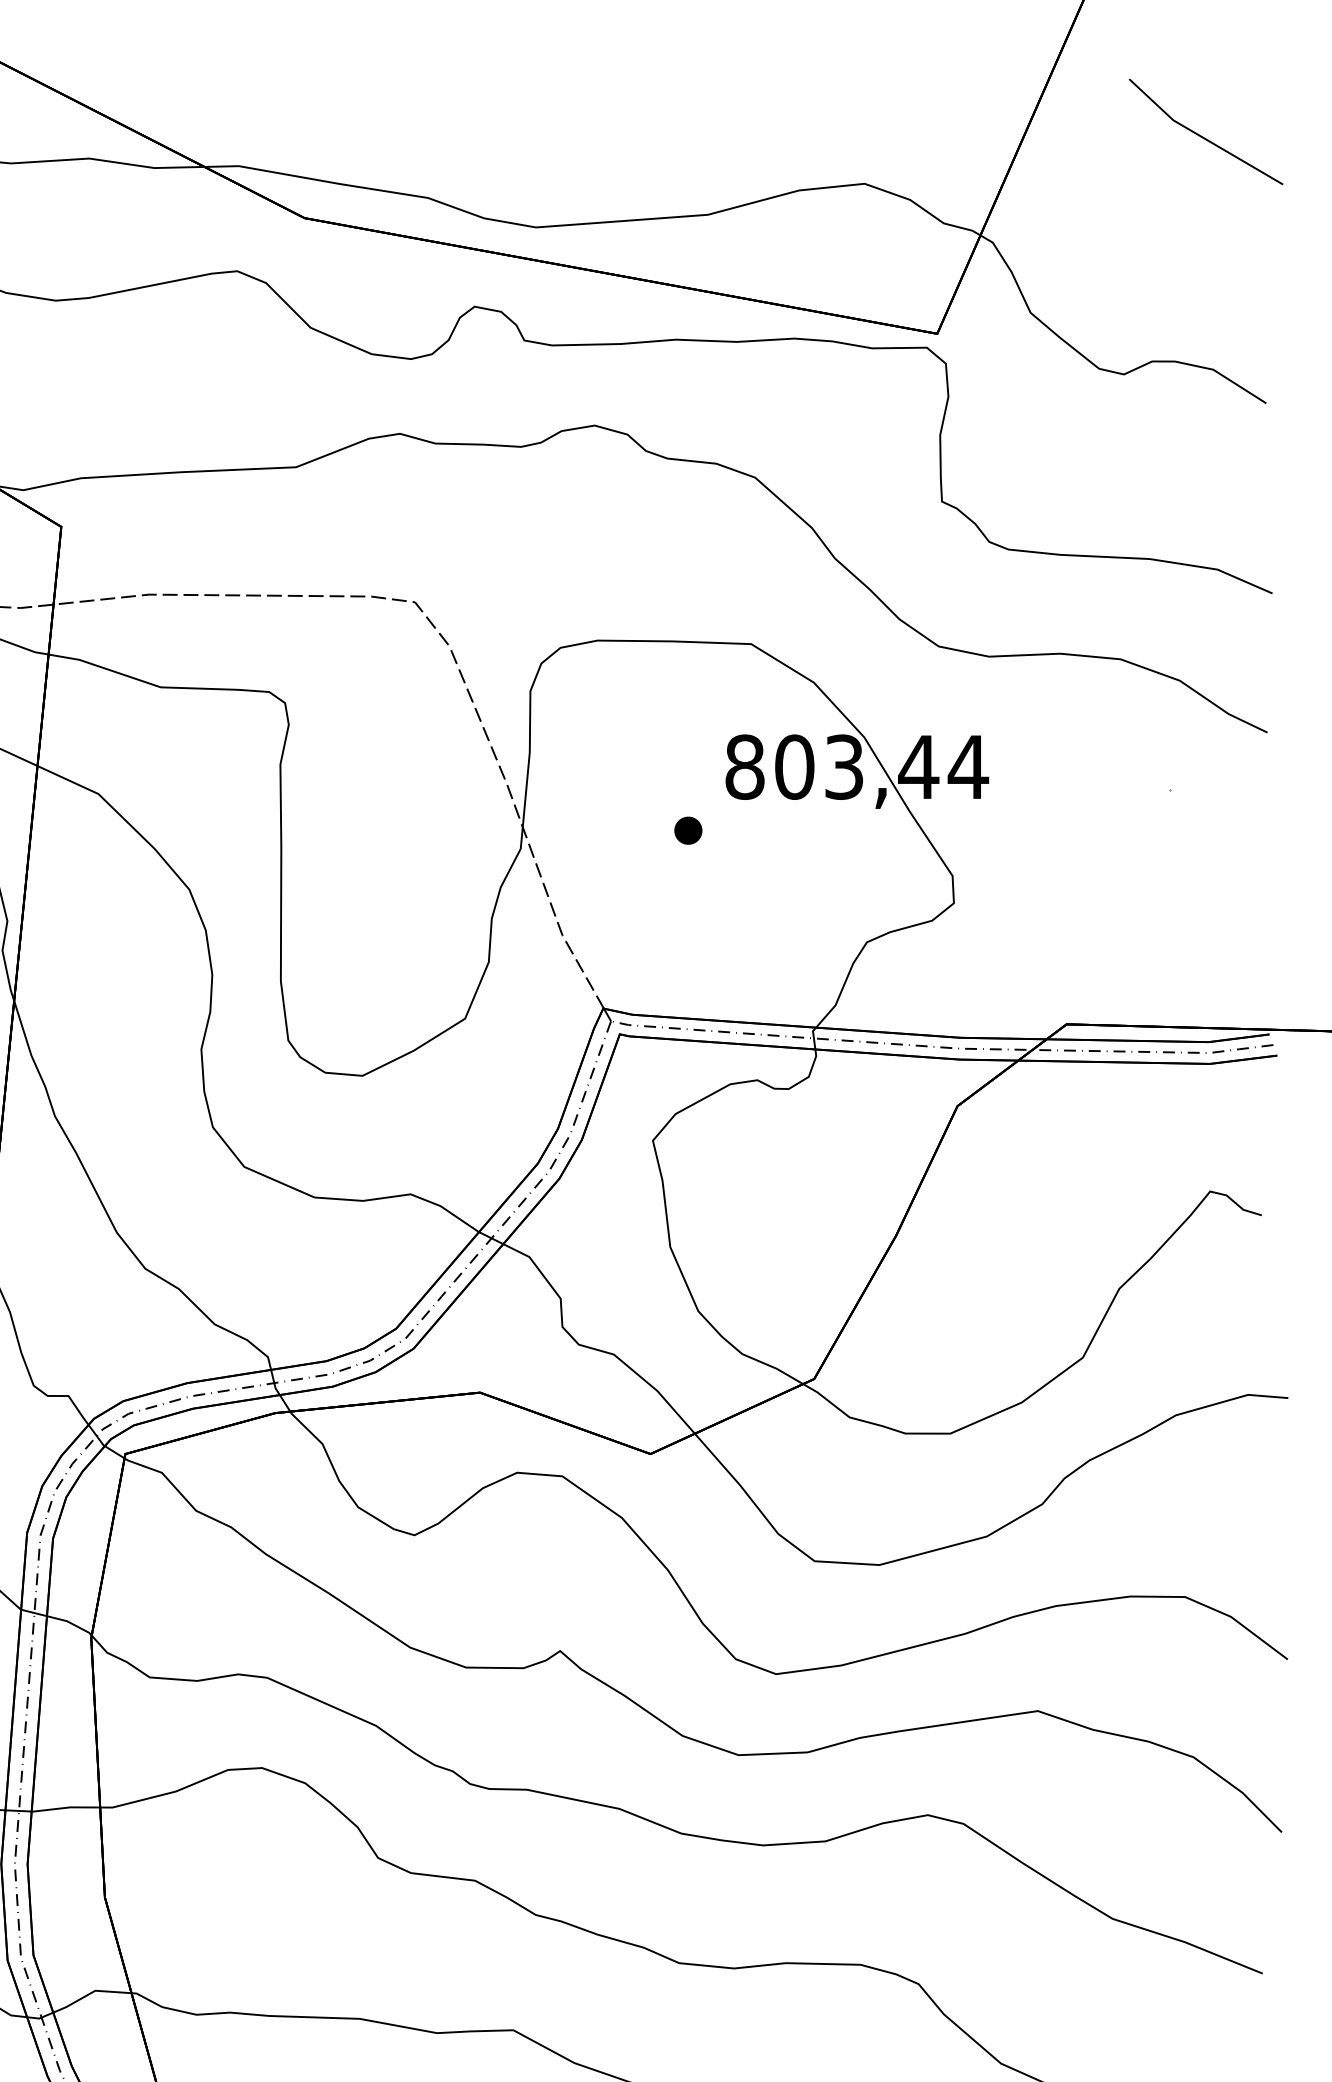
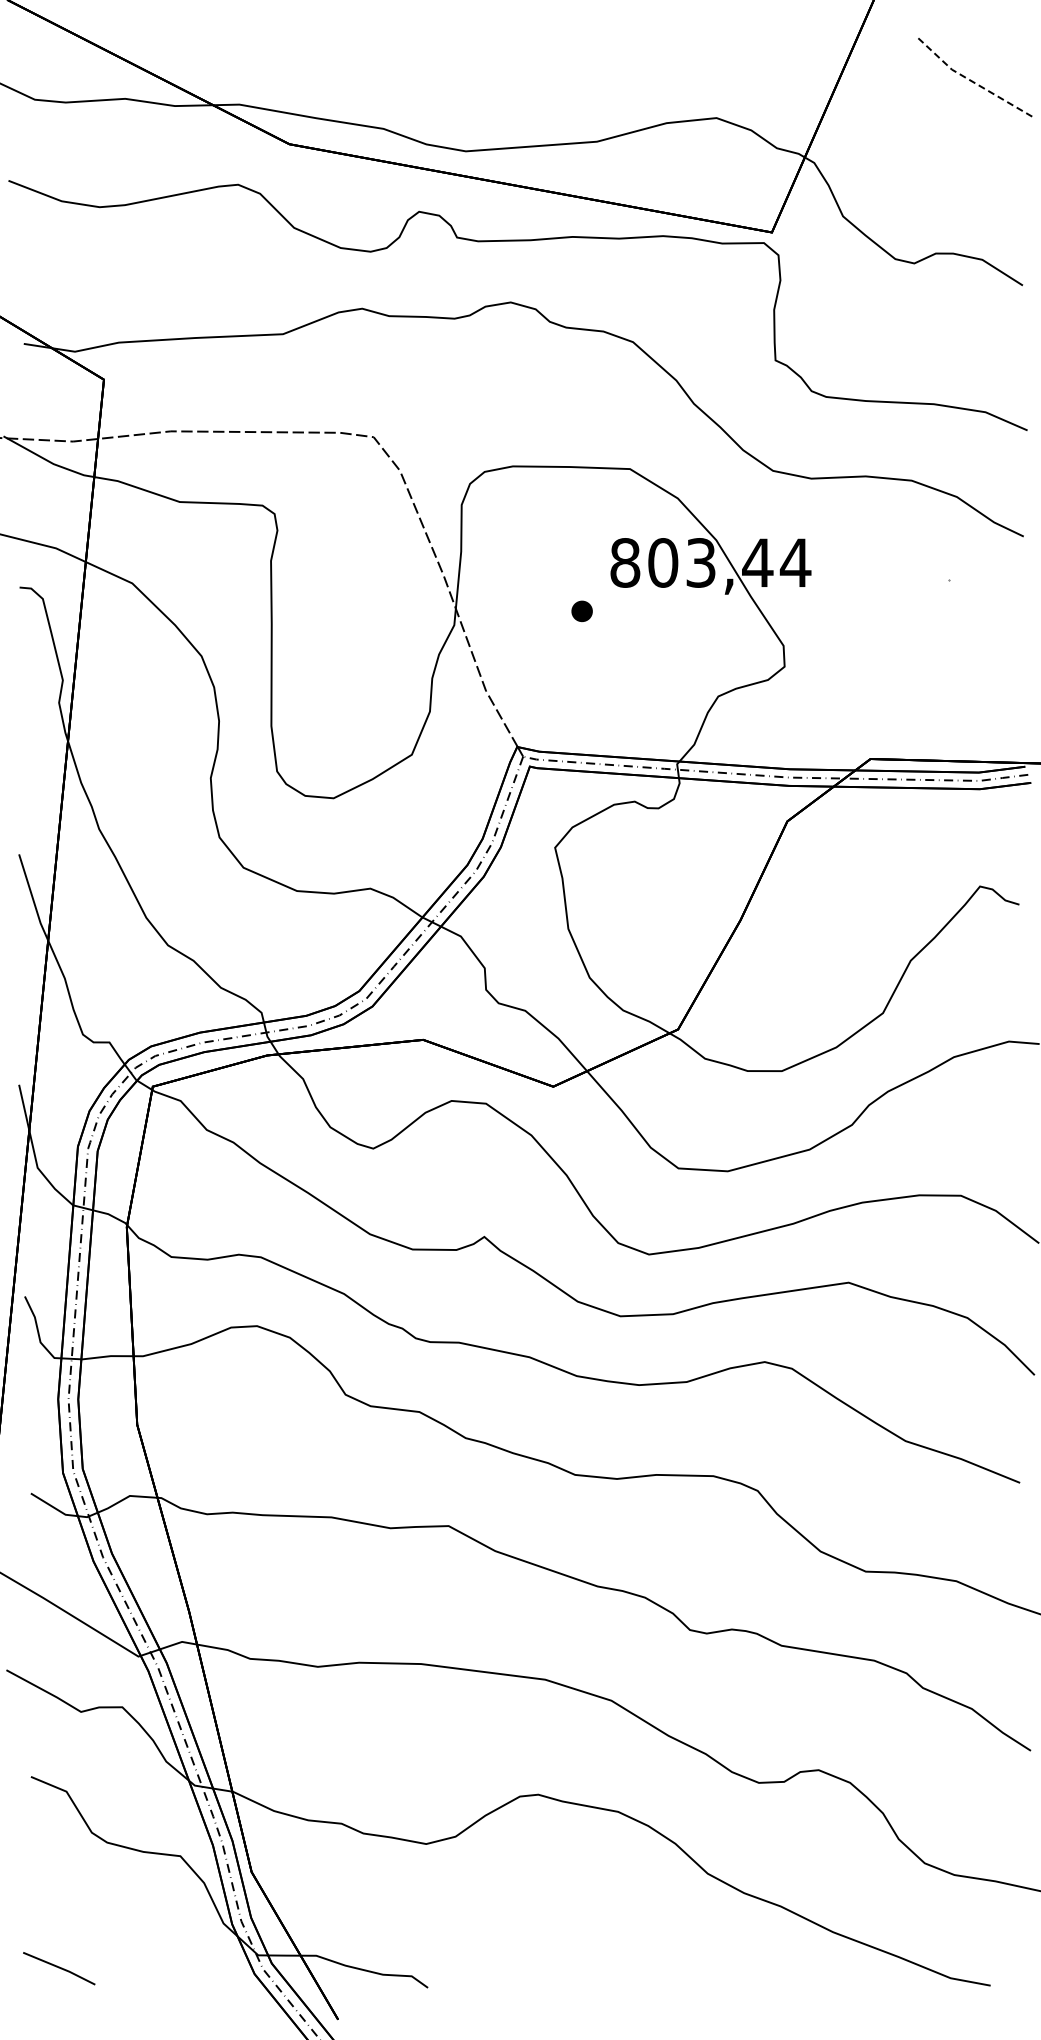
line: (1201, 137) -> (973, 82), solid -> dashed

